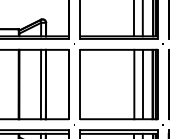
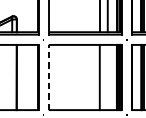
line: (40, 84) -> (11, 77), removed
line: (80, 84) -> (49, 77), solid -> dashed
line: (142, 84) -> (107, 77), removed

